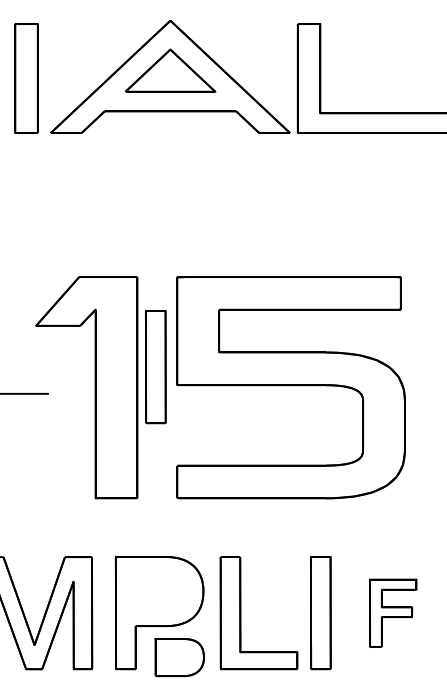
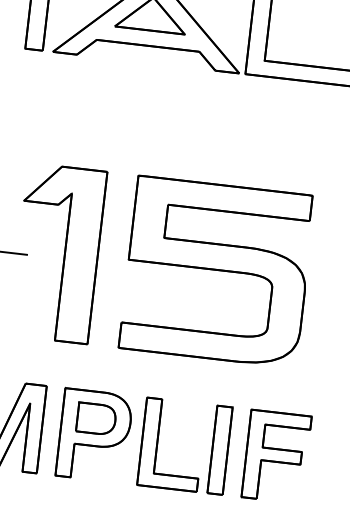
part: (155, 367) -> (113, 244), removed
part: (392, 613) -> (275, 457), size x1.67
part: (179, 657) -> (96, 418), moved

